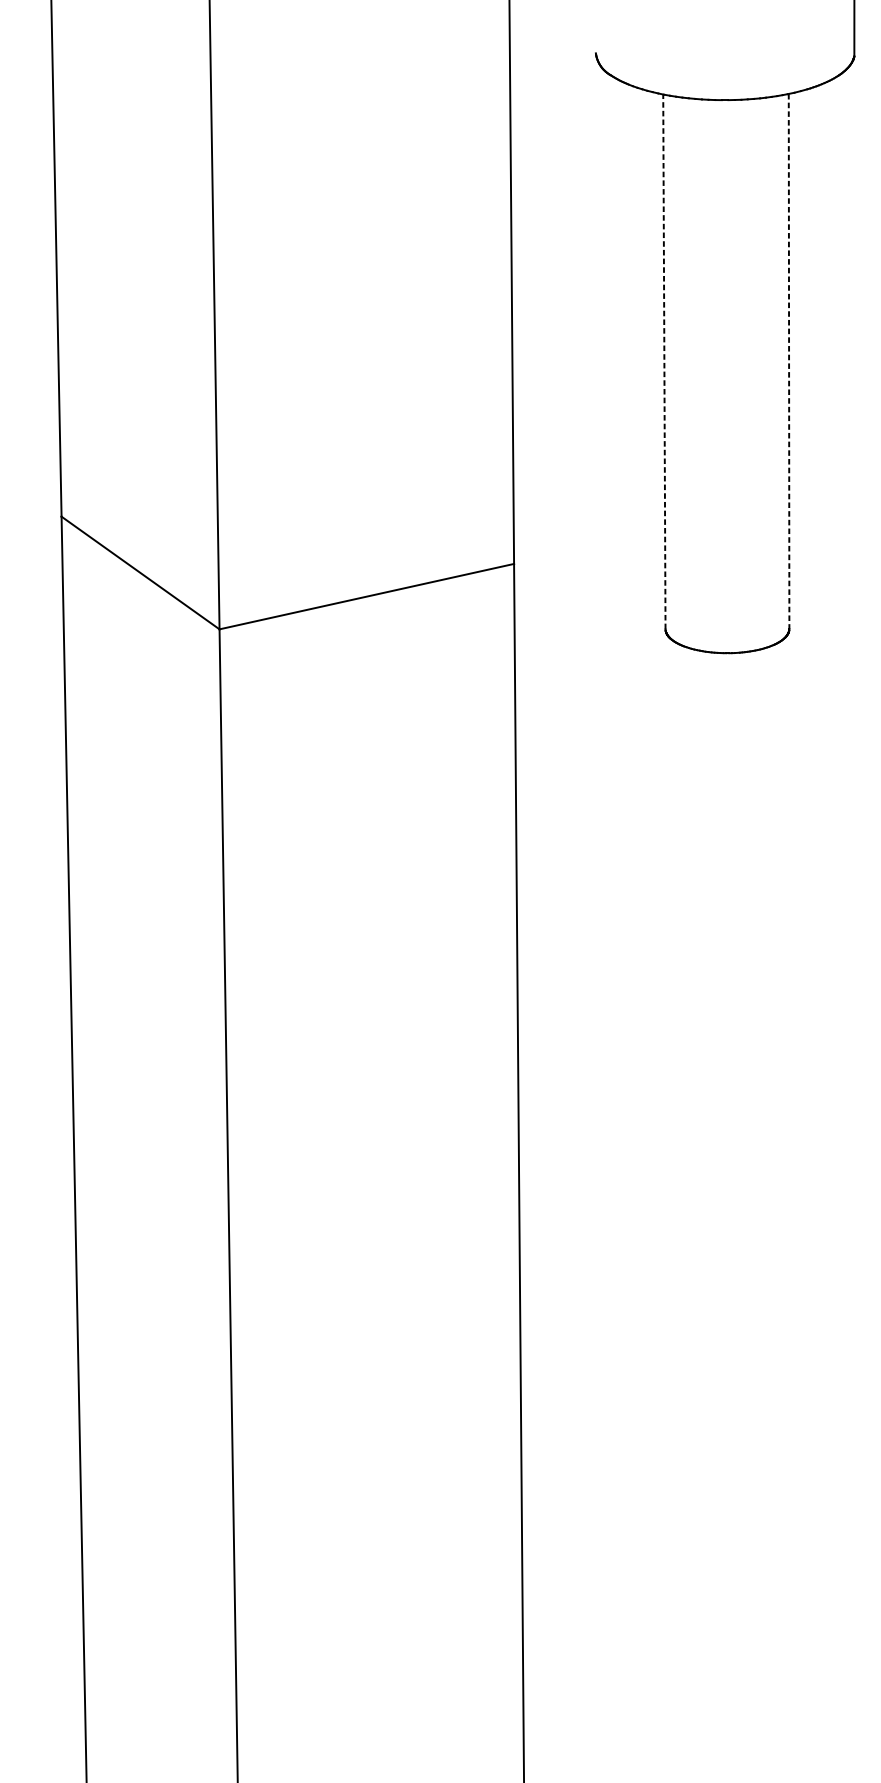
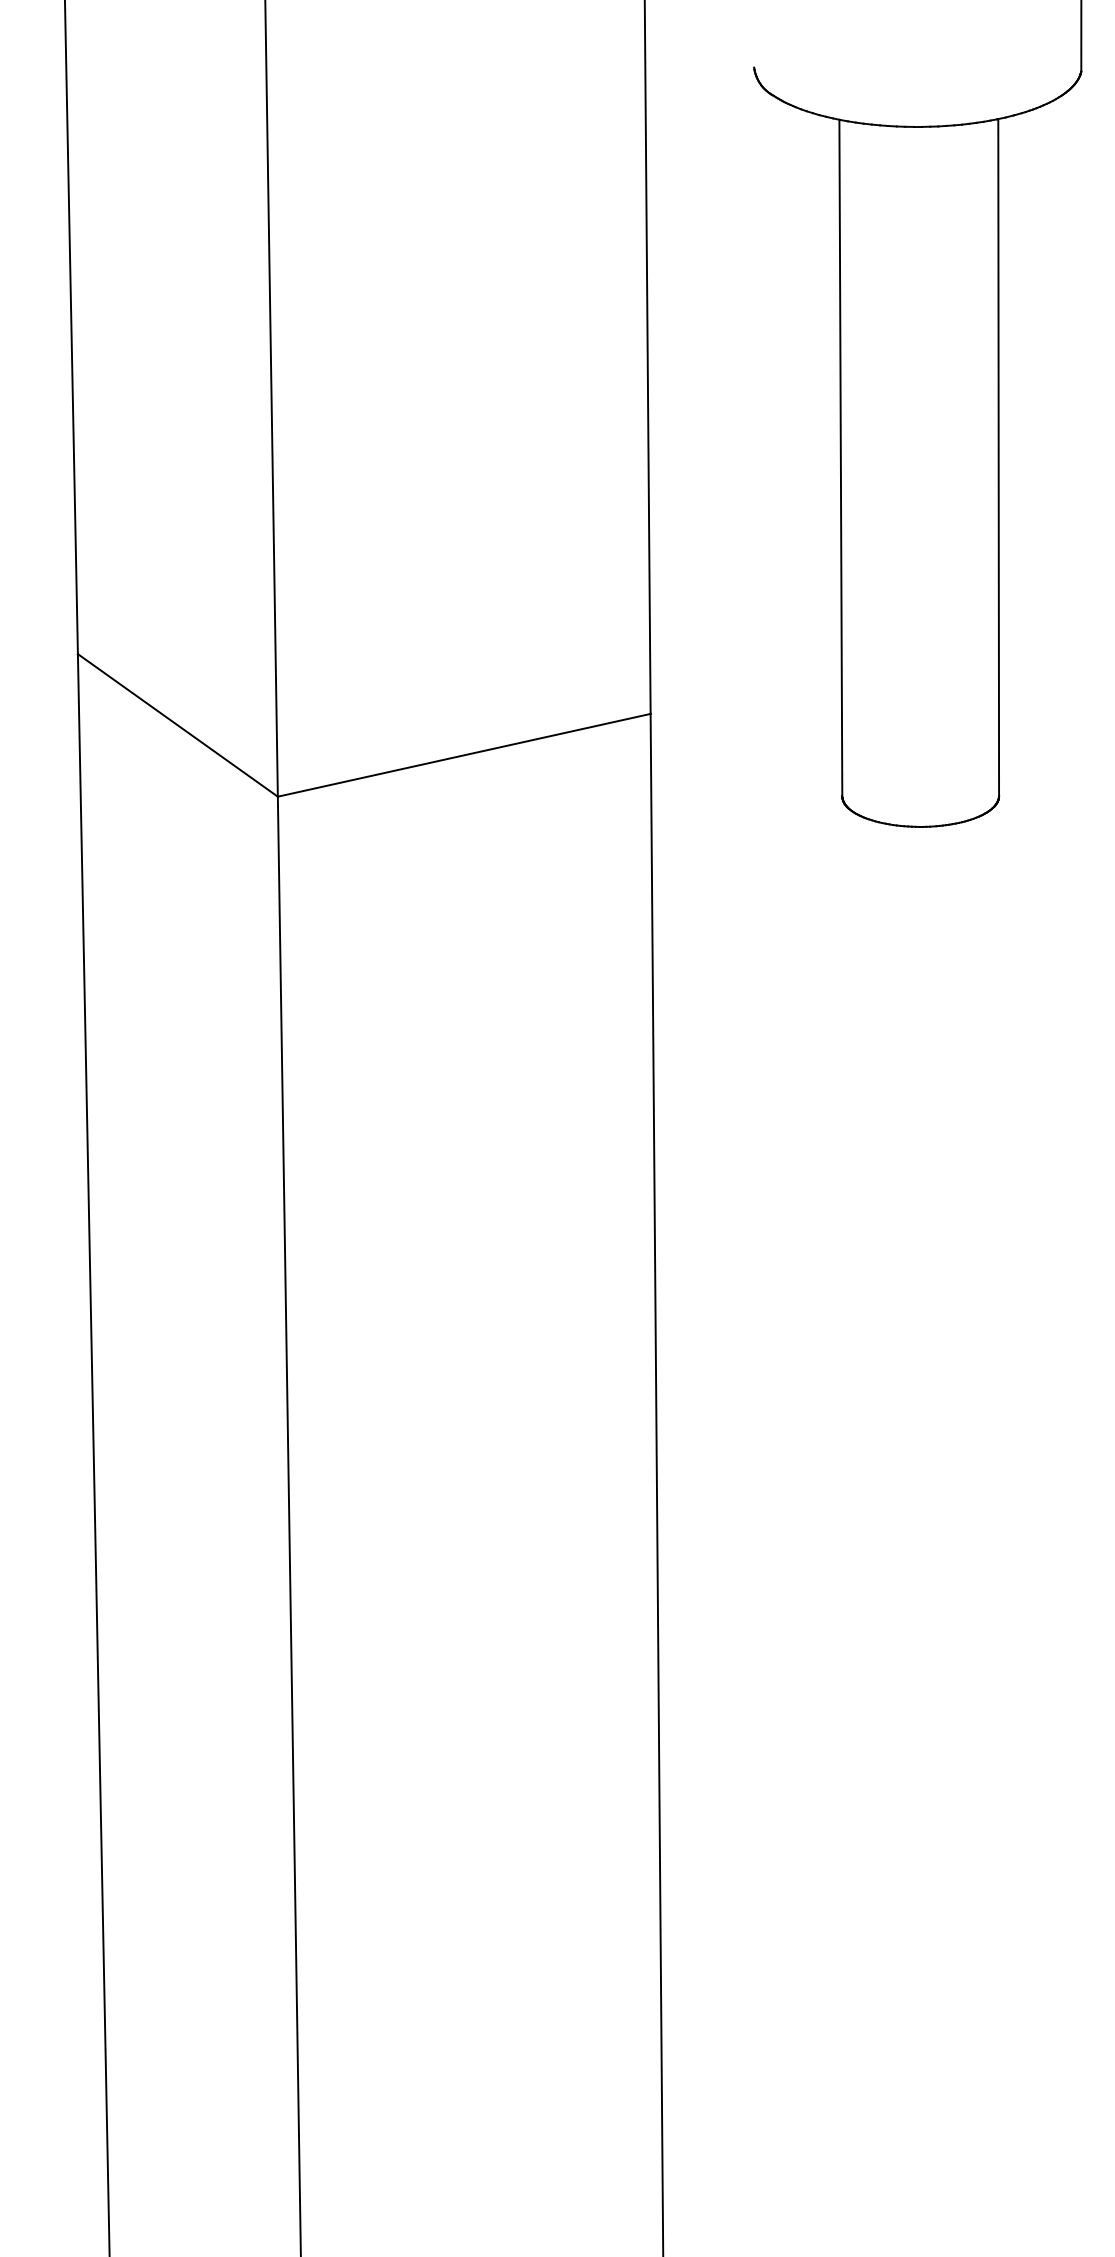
line: (664, 361) -> (840, 457), dashed -> solid
line: (788, 361) -> (998, 457), dashed -> solid

